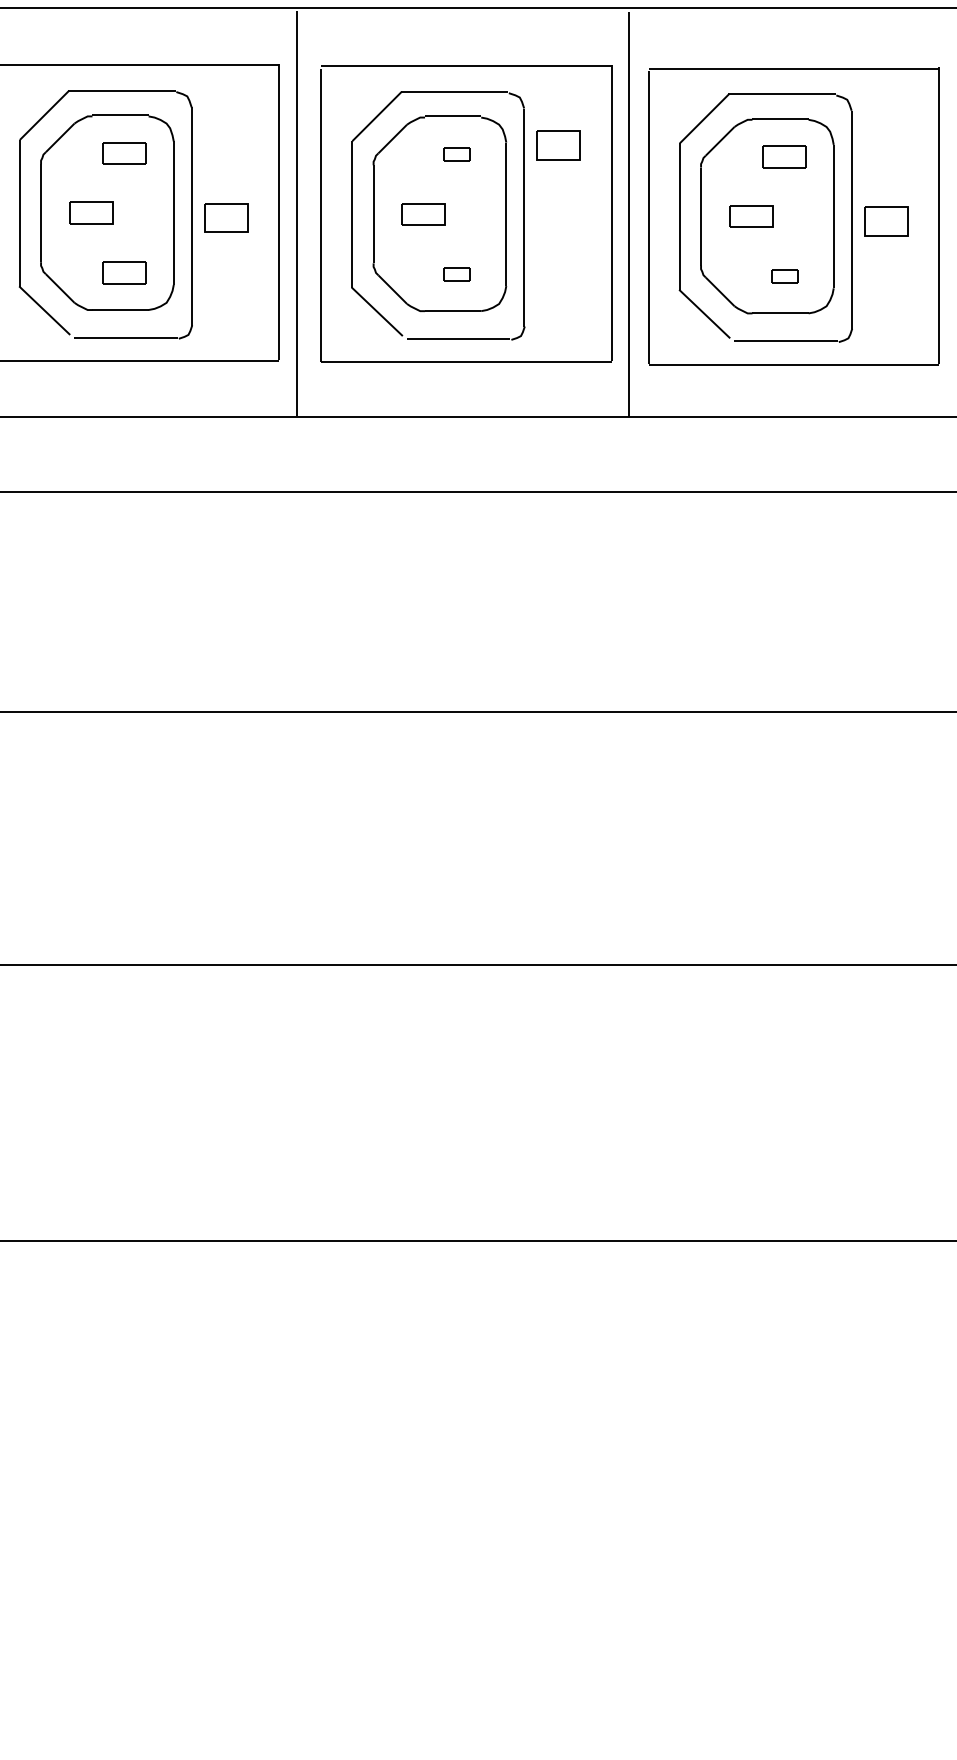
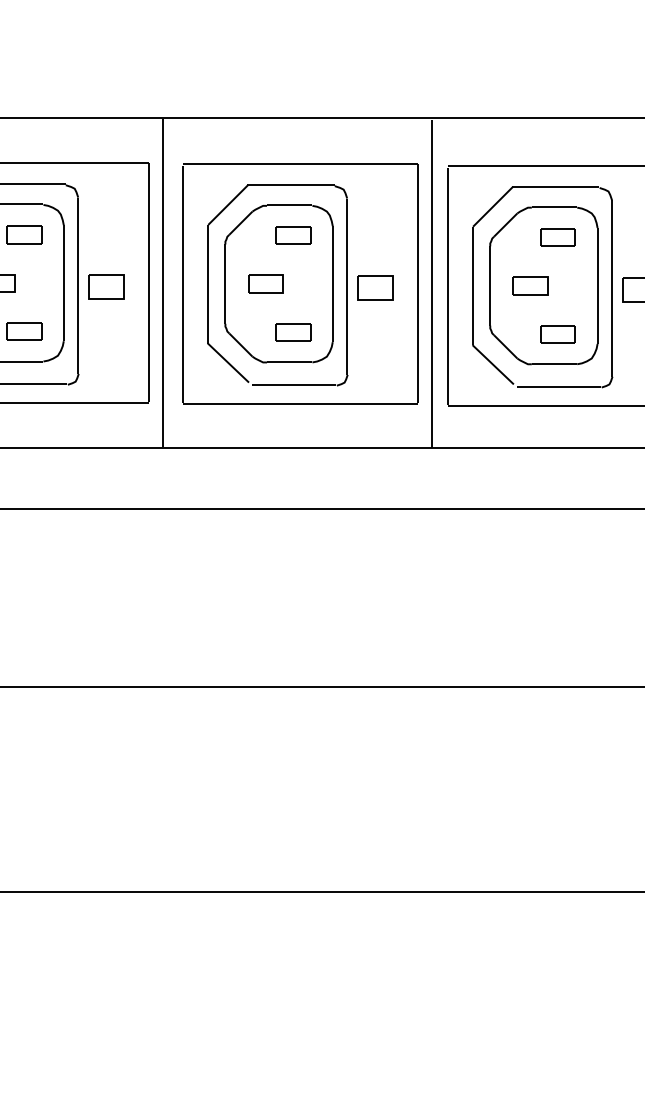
part: (558, 145) -> (374, 288), moved
part: (457, 154) -> (293, 235), size x1.67
part: (457, 273) -> (293, 331), size x1.67
part: (784, 276) -> (557, 334), size x1.67

